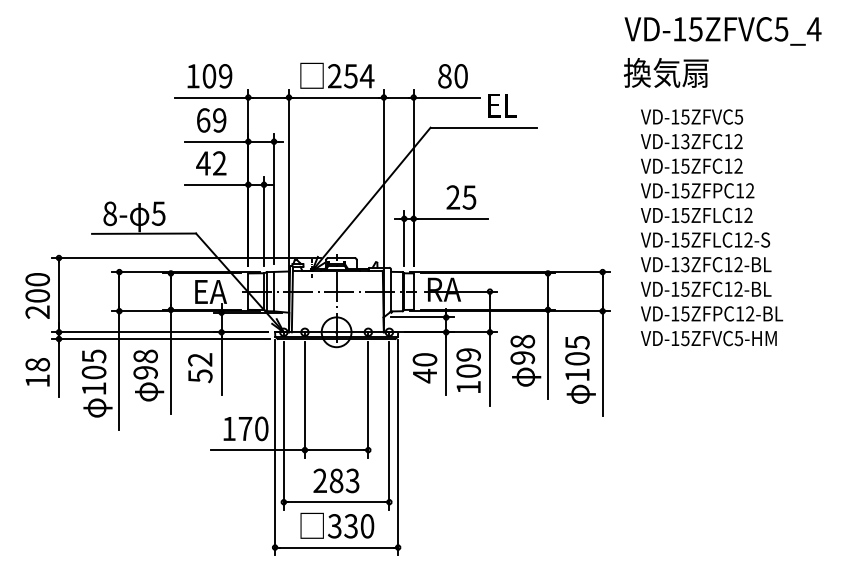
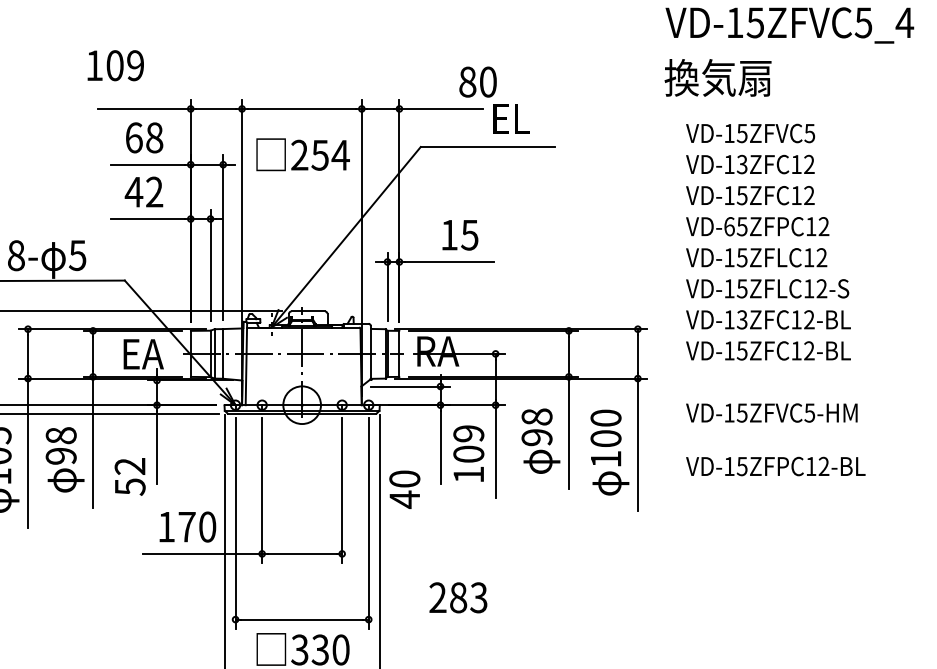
text: (337, 75) -> (303, 154), moved
text: (209, 76) -> (115, 66), moved
text: (452, 76) -> (477, 82), moved
text: (219, 120) -> (154, 137), 69 -> 68
text: (675, 190) -> (729, 226), VD-15ZFPC12 -> VD-65ZFPC12
text: (453, 197) -> (449, 235), 25 -> 15
text: (712, 313) -> (776, 466), moved
text: (577, 342) -> (606, 418), 105 -> 100
text: (200, 368) -> (130, 477), moved
text: (424, 368) -> (404, 490), moved
text: (336, 480) -> (458, 597), moved

